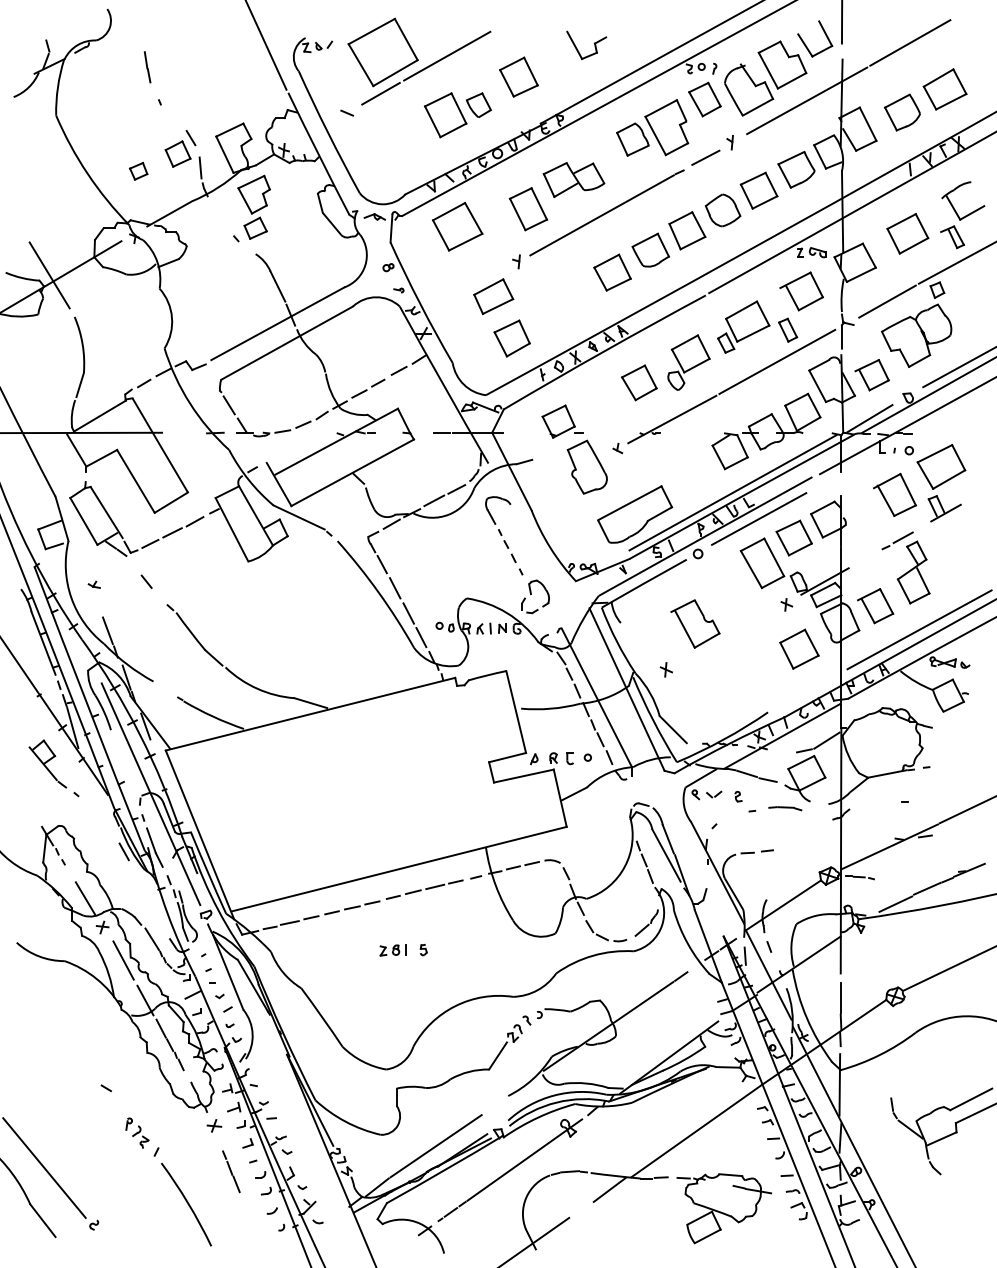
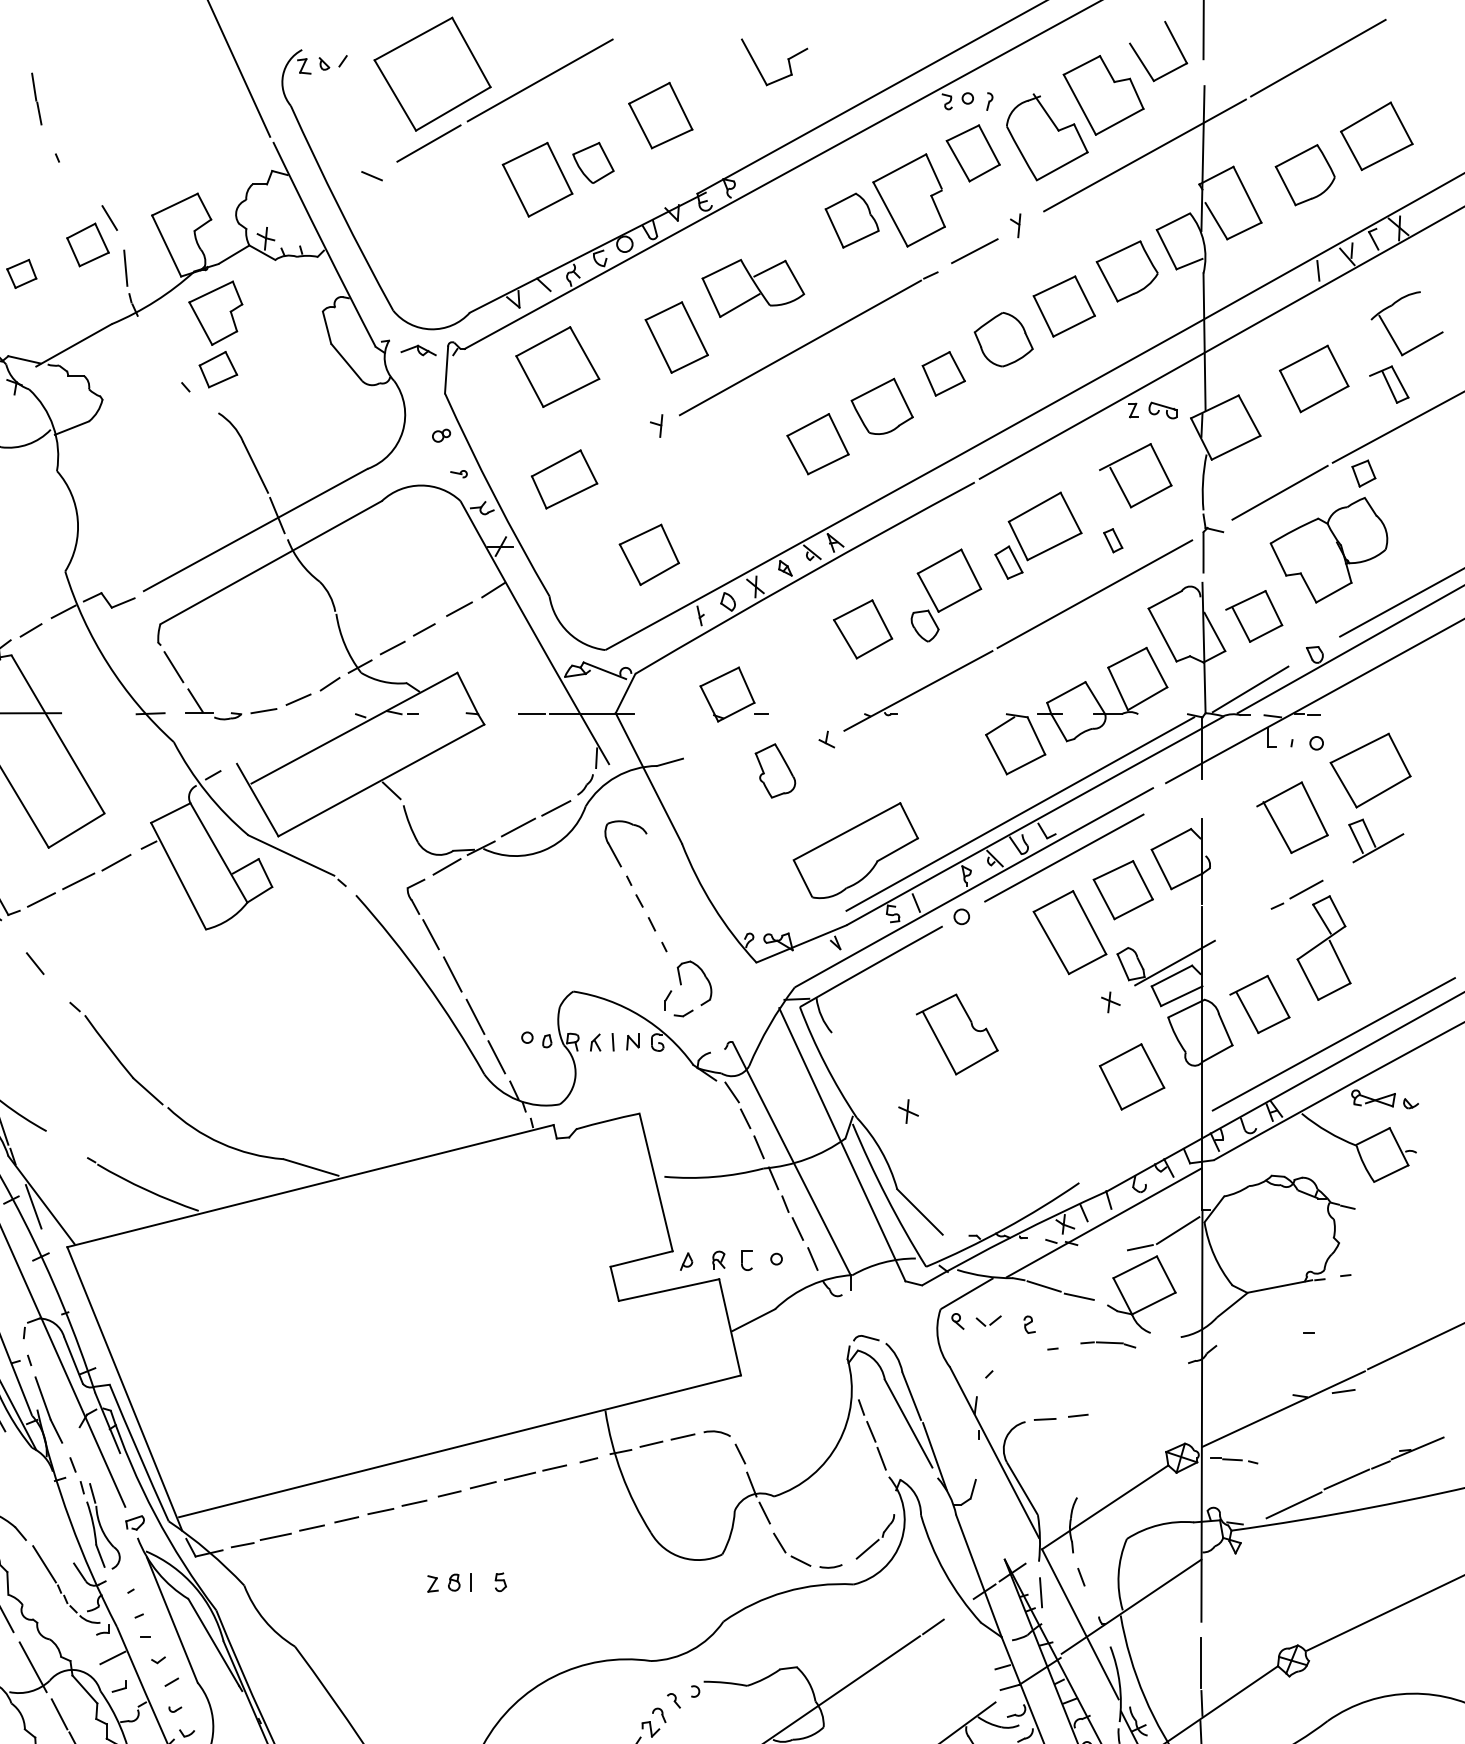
part: (687, 230) -> (943, 373), size x0.7
part: (493, 296) -> (564, 479), moved
part: (788, 329) -> (1113, 539), size x0.6
part: (586, 466) -> (774, 769), size x0.6

